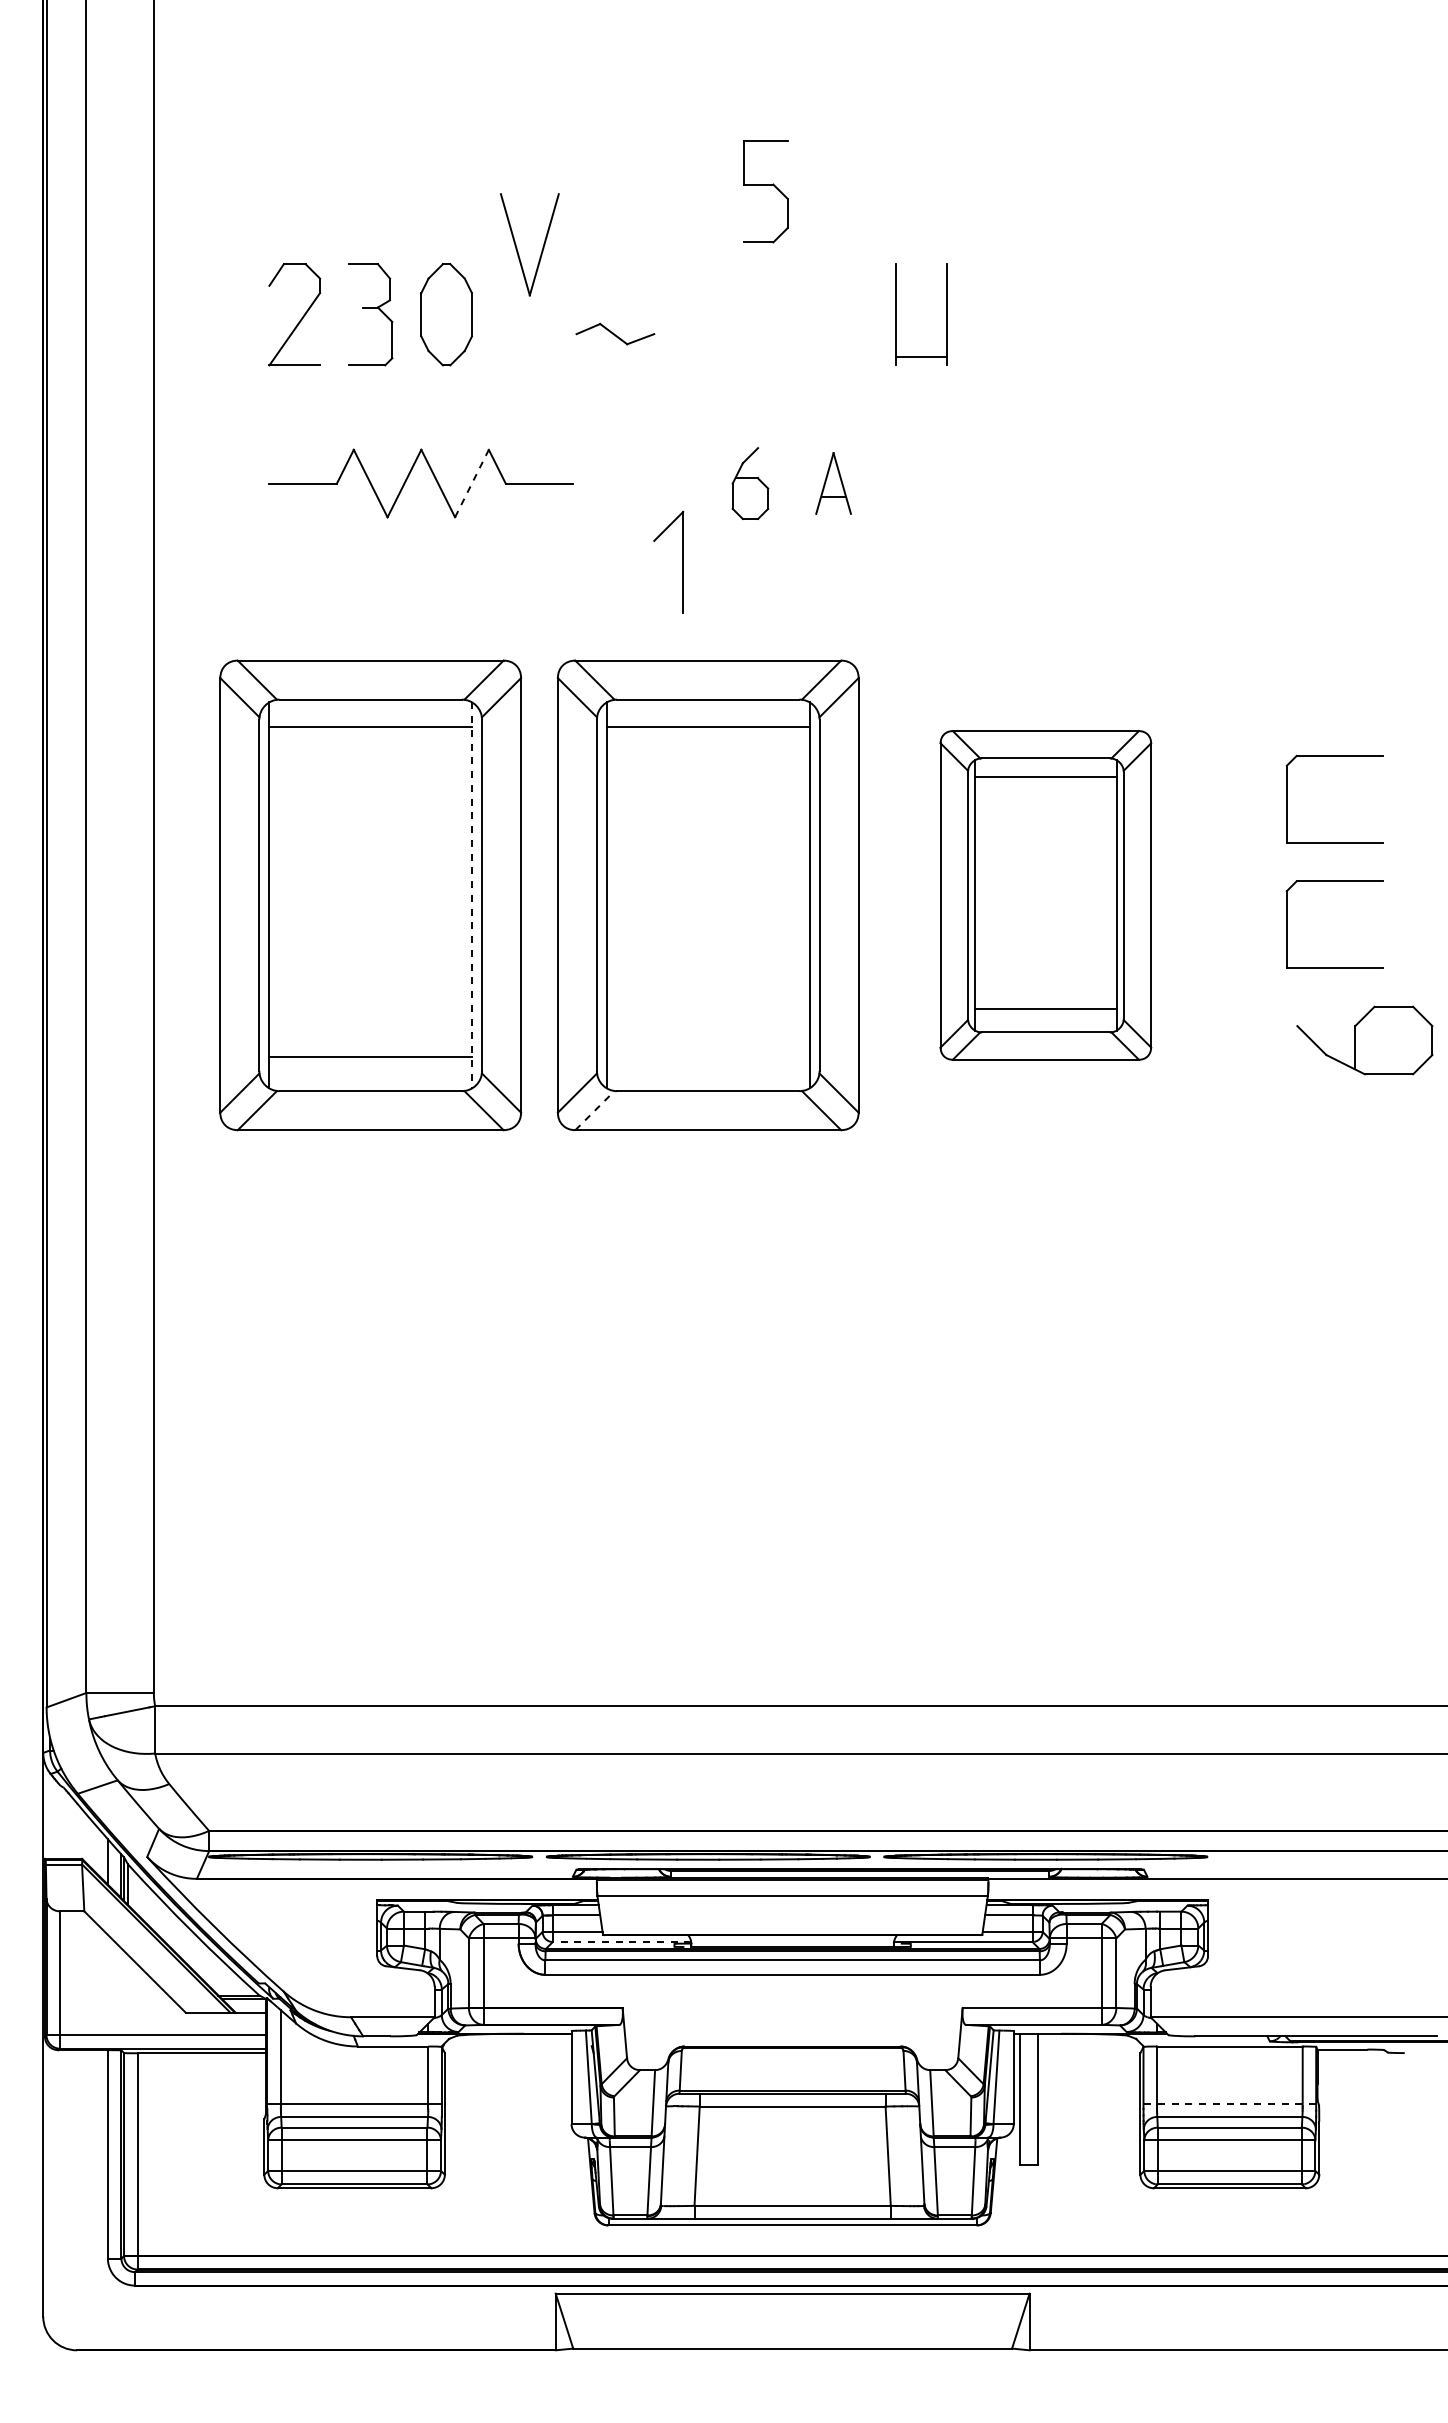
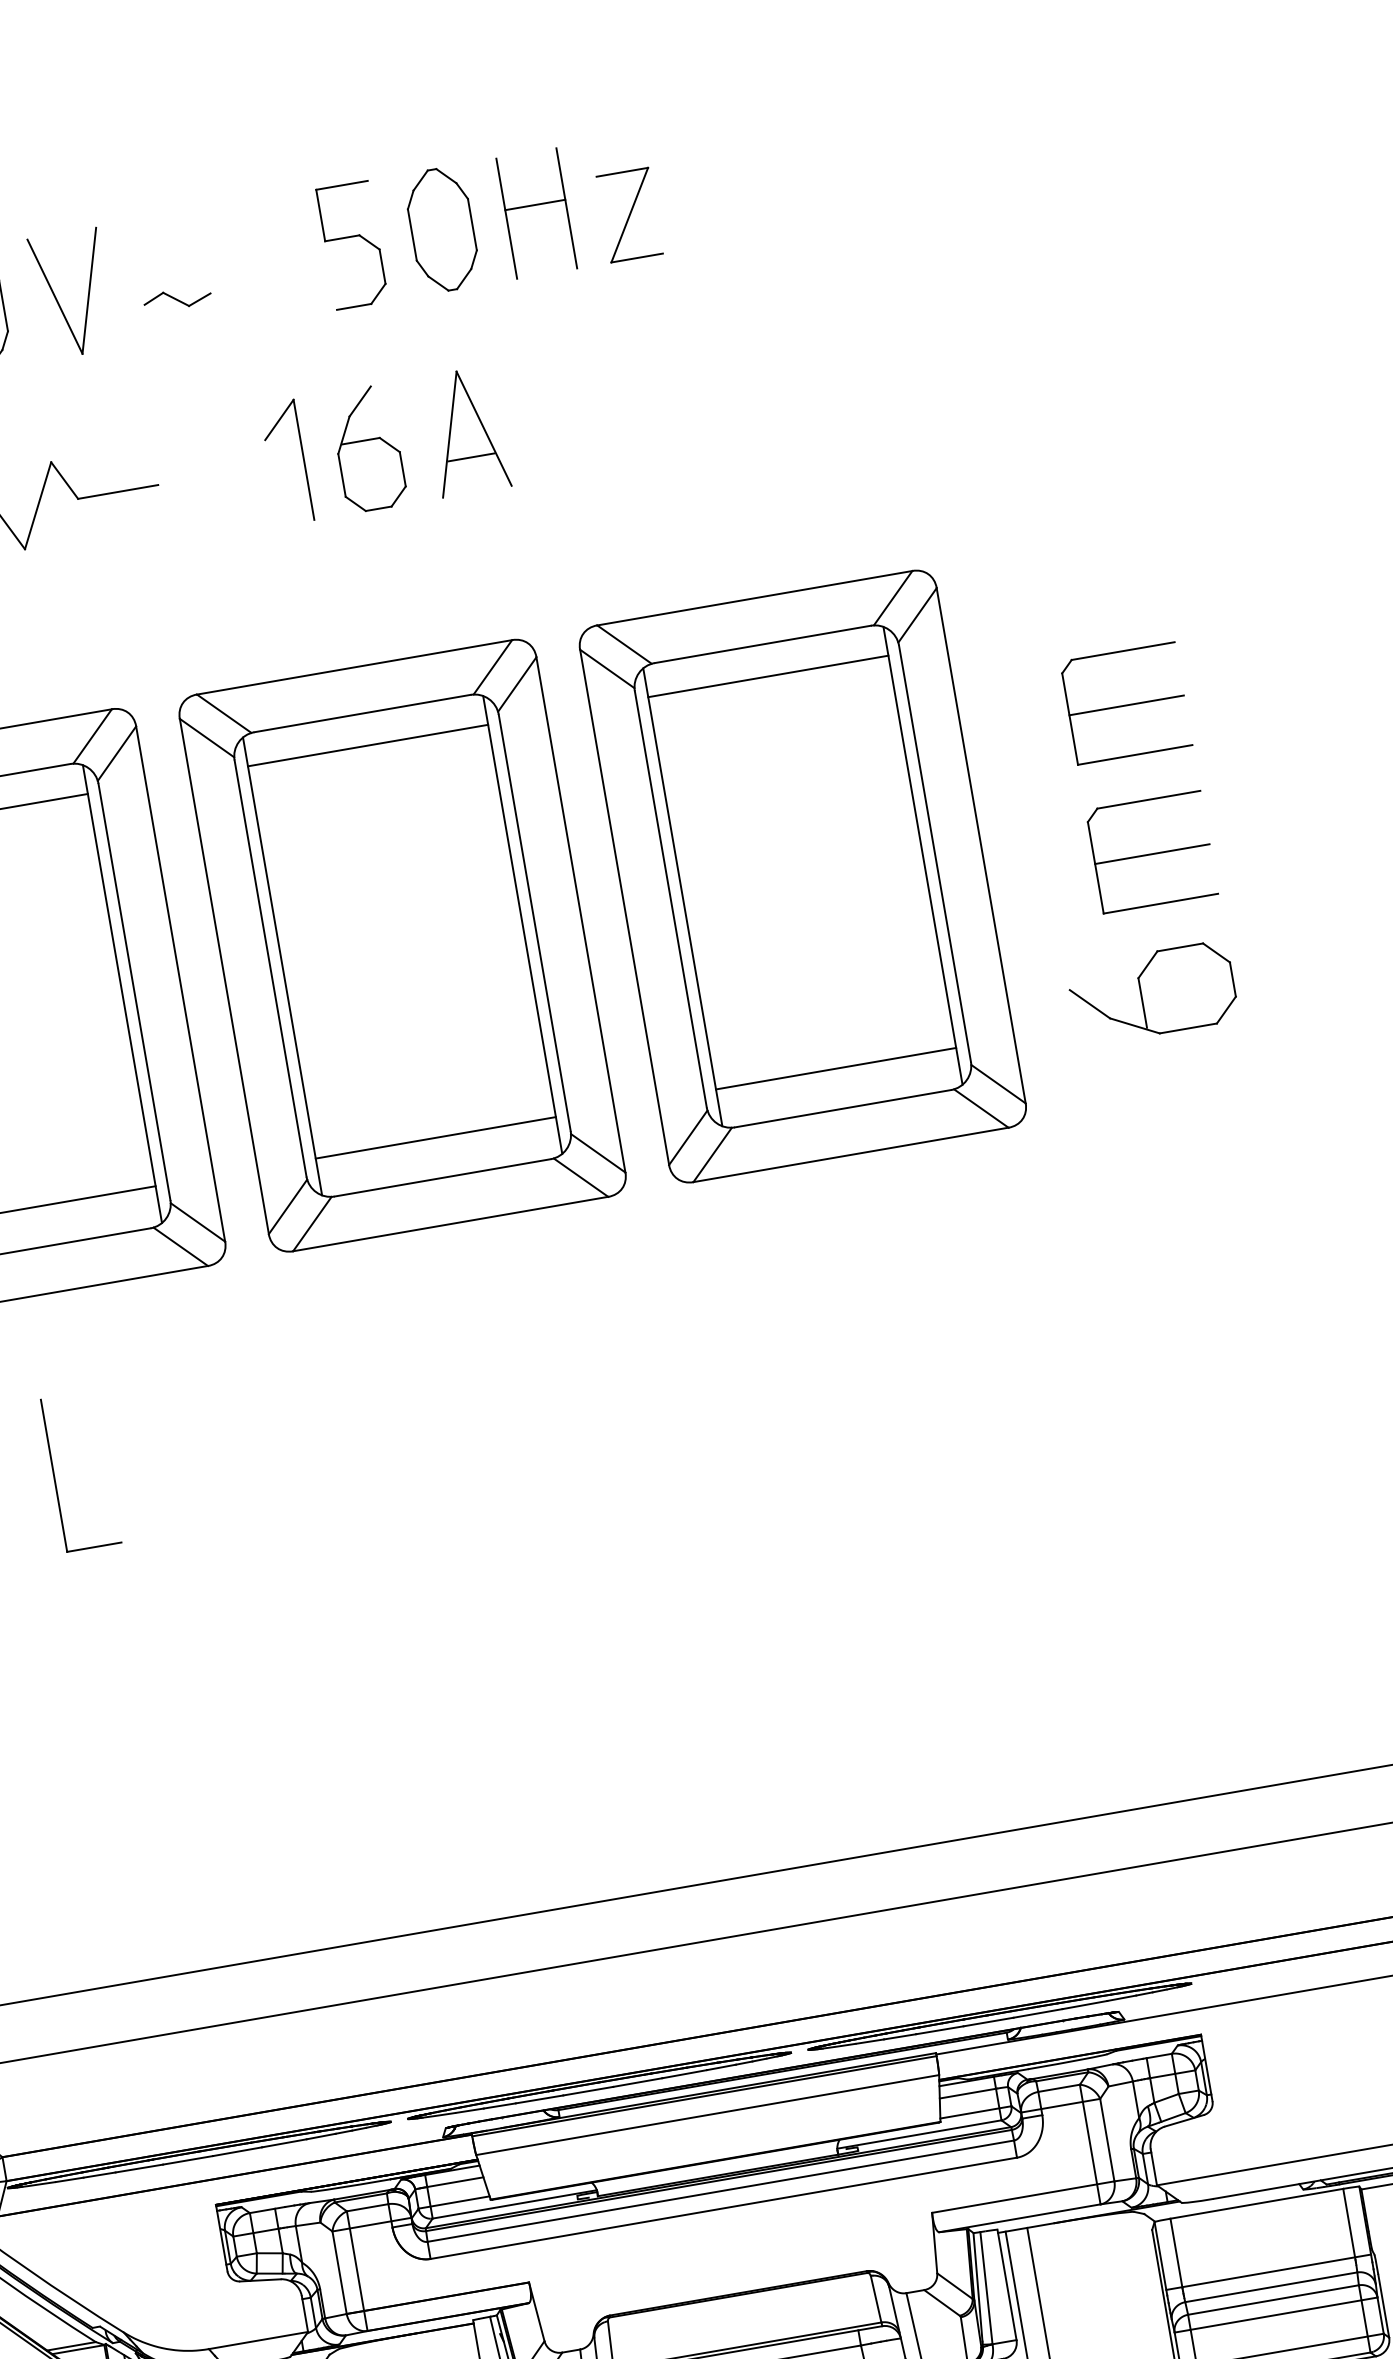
part: (765, 191) -> (351, 245), moved
part: (517, 247) -> (58, 299), moved
part: (841, 314) -> (441, 229), added
part: (997, 329) -> (629, 215), added
part: (615, 333) -> (177, 298), size x0.71
line: (921, 356) -> (535, 204), moved
line: (471, 483) -> (37, 505), dashed -> solid
part: (750, 483) -> (368, 448), size x1.43
part: (833, 483) -> (466, 431), size x1.67
part: (682, 561) -> (302, 458), moved
line: (1334, 801) -> (1125, 706), added
line: (471, 895) -> (121, 994), dashed -> solid
part: (1045, 895) -> (802, 876), size x1.43
line: (1334, 926) -> (1151, 854), added
part: (1364, 1040) -> (1152, 993), moved
line: (708, 1057) -> (436, 1137), added
line: (594, 1110) -> (311, 1224), dashed -> solid
part: (348, 1279) -> (54, 1474), added
line: (621, 1942) -> (514, 2205), dashed -> solid
line: (1229, 2104) -> (1268, 2272), dashed -> solid

